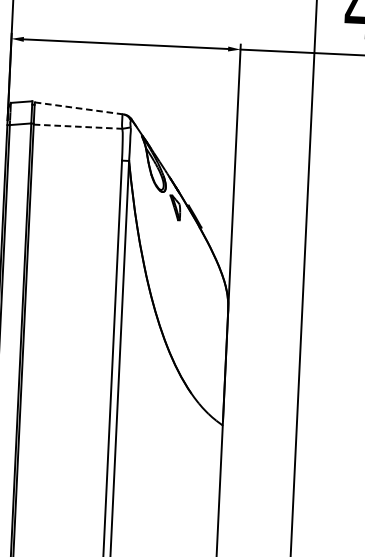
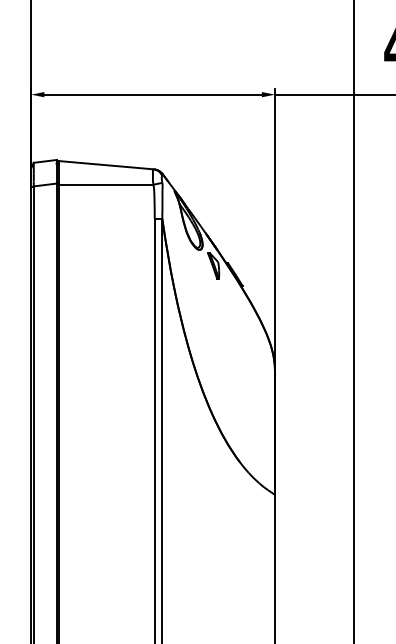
line: (79, 108) -> (106, 165), dashed -> solid
line: (78, 126) -> (106, 184), dashed -> solid

